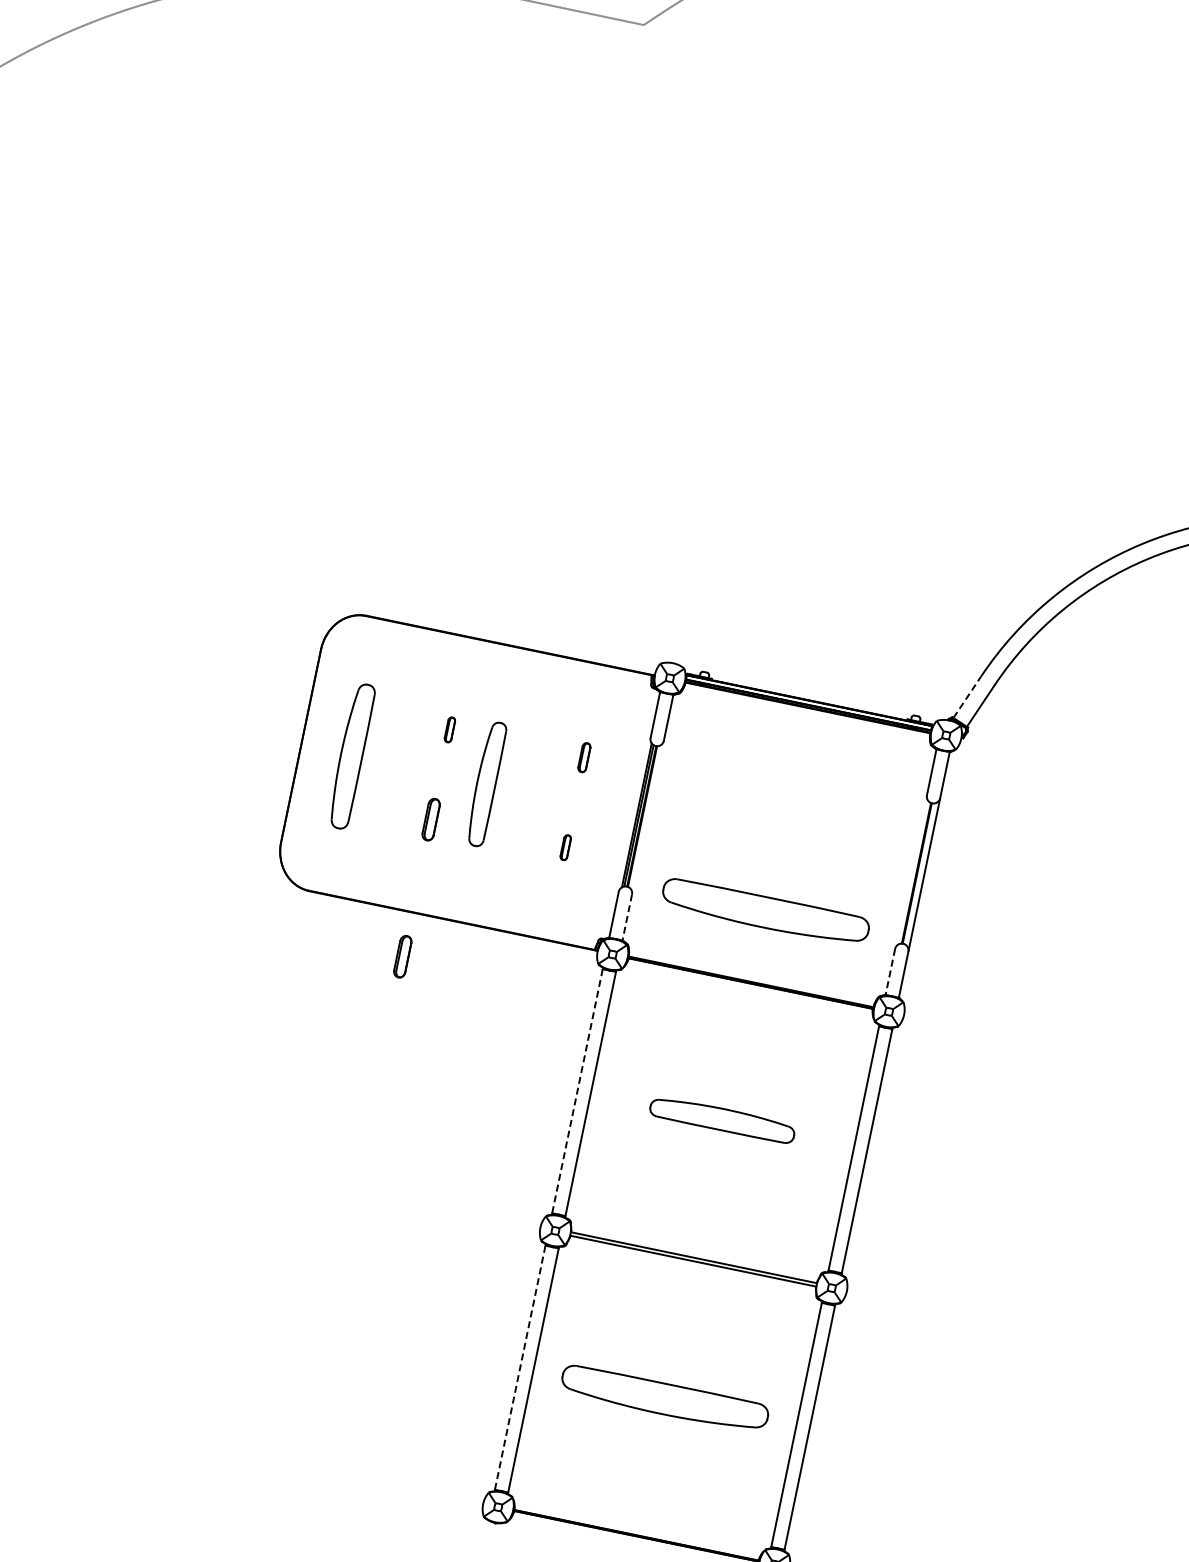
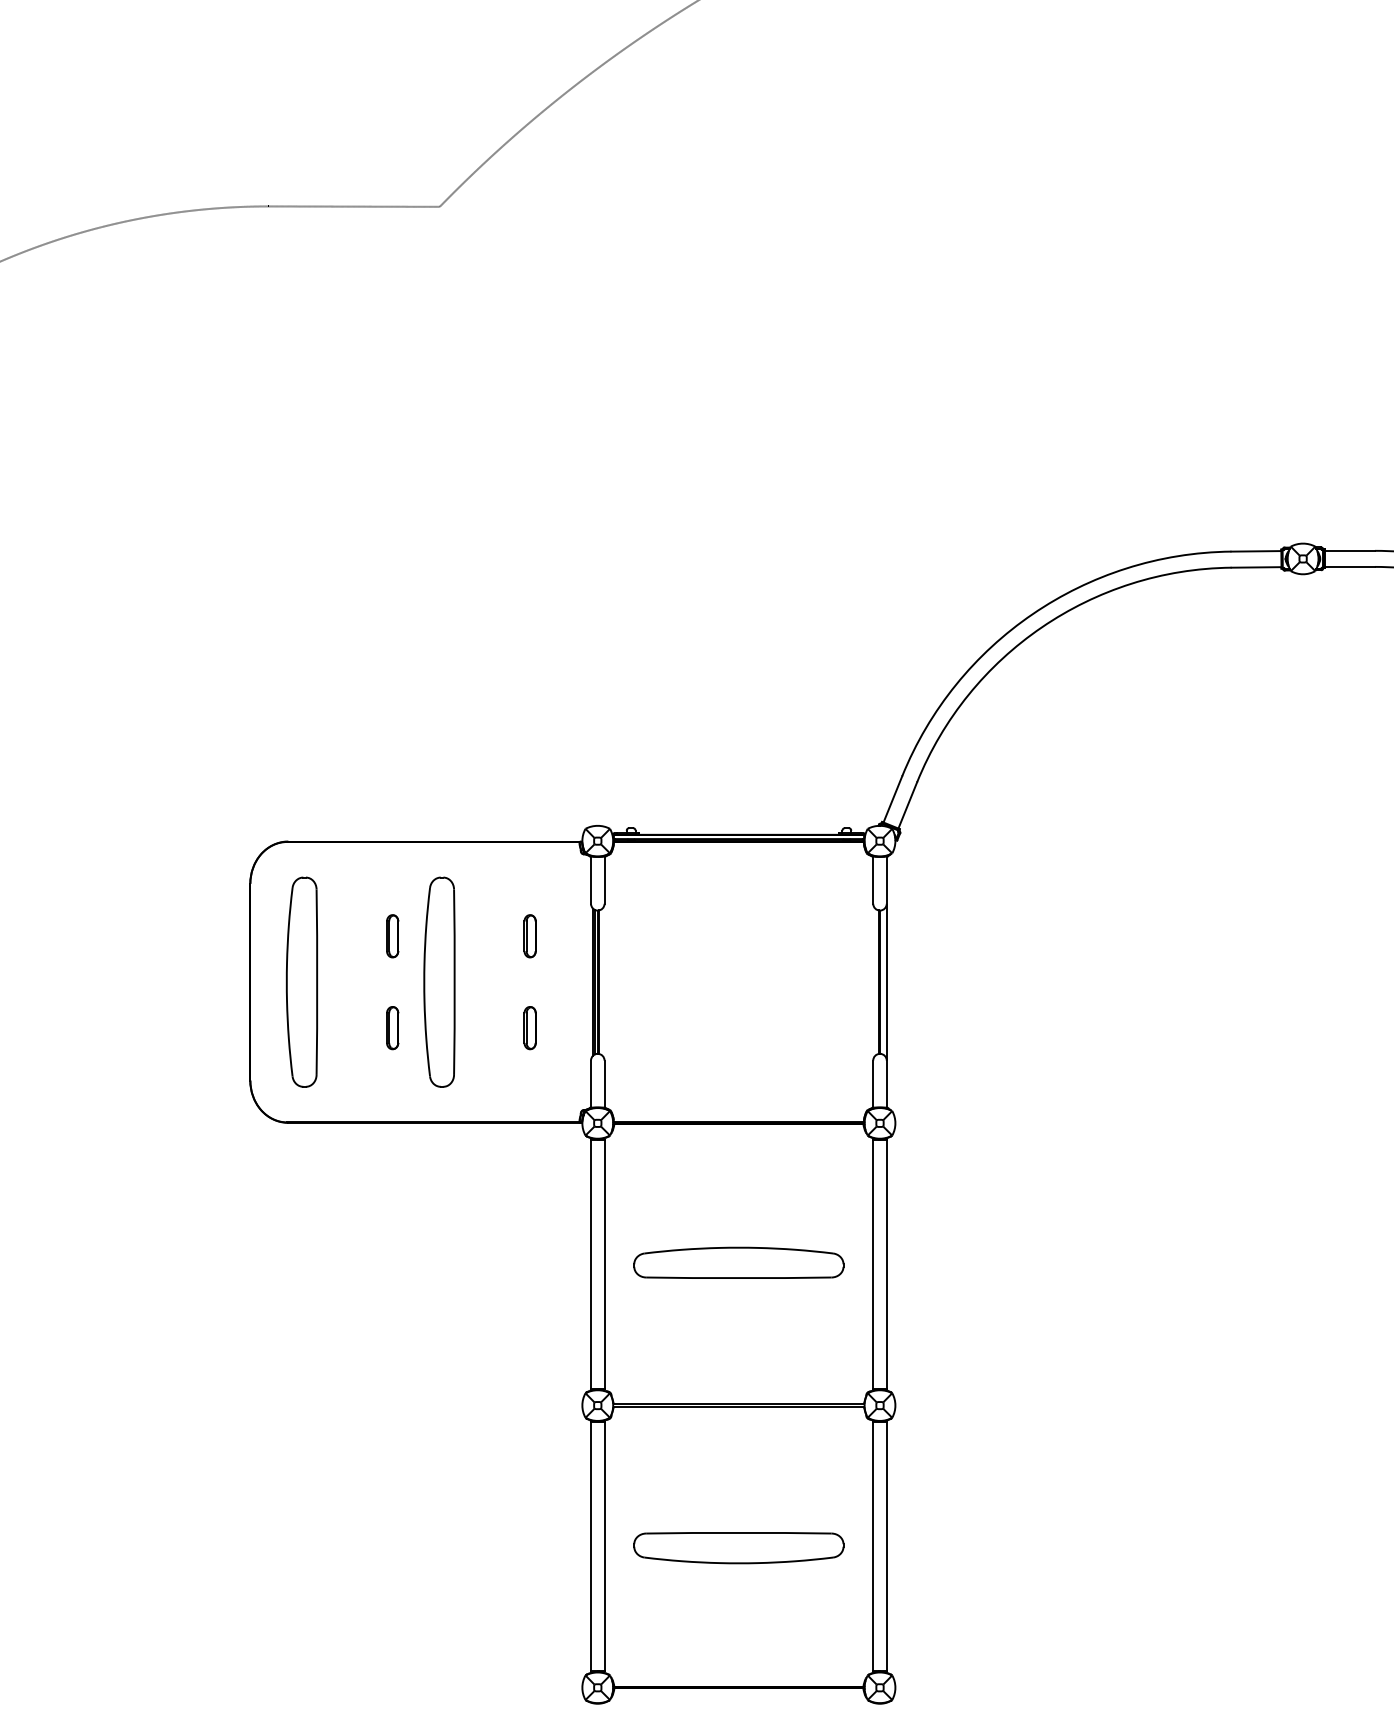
line: (966, 697) -> (892, 799), dashed -> solid
part: (449, 729) -> (392, 936), size x1.67
part: (351, 755) -> (301, 981), size x1.43
part: (583, 757) -> (529, 936), size x1.43
part: (486, 783) -> (439, 981), size x1.67
part: (565, 847) -> (529, 1028), size x1.67
part: (765, 912) -> (738, 1051), removed
line: (627, 917) -> (604, 1084), dashed -> solid
part: (402, 957) -> (392, 1168), removed
line: (890, 972) -> (873, 1084), dashed -> solid
line: (577, 1091) -> (591, 1264), dashed -> solid
part: (722, 1119) -> (738, 1262), size x1.43
line: (520, 1367) -> (591, 1546), dashed -> solid

